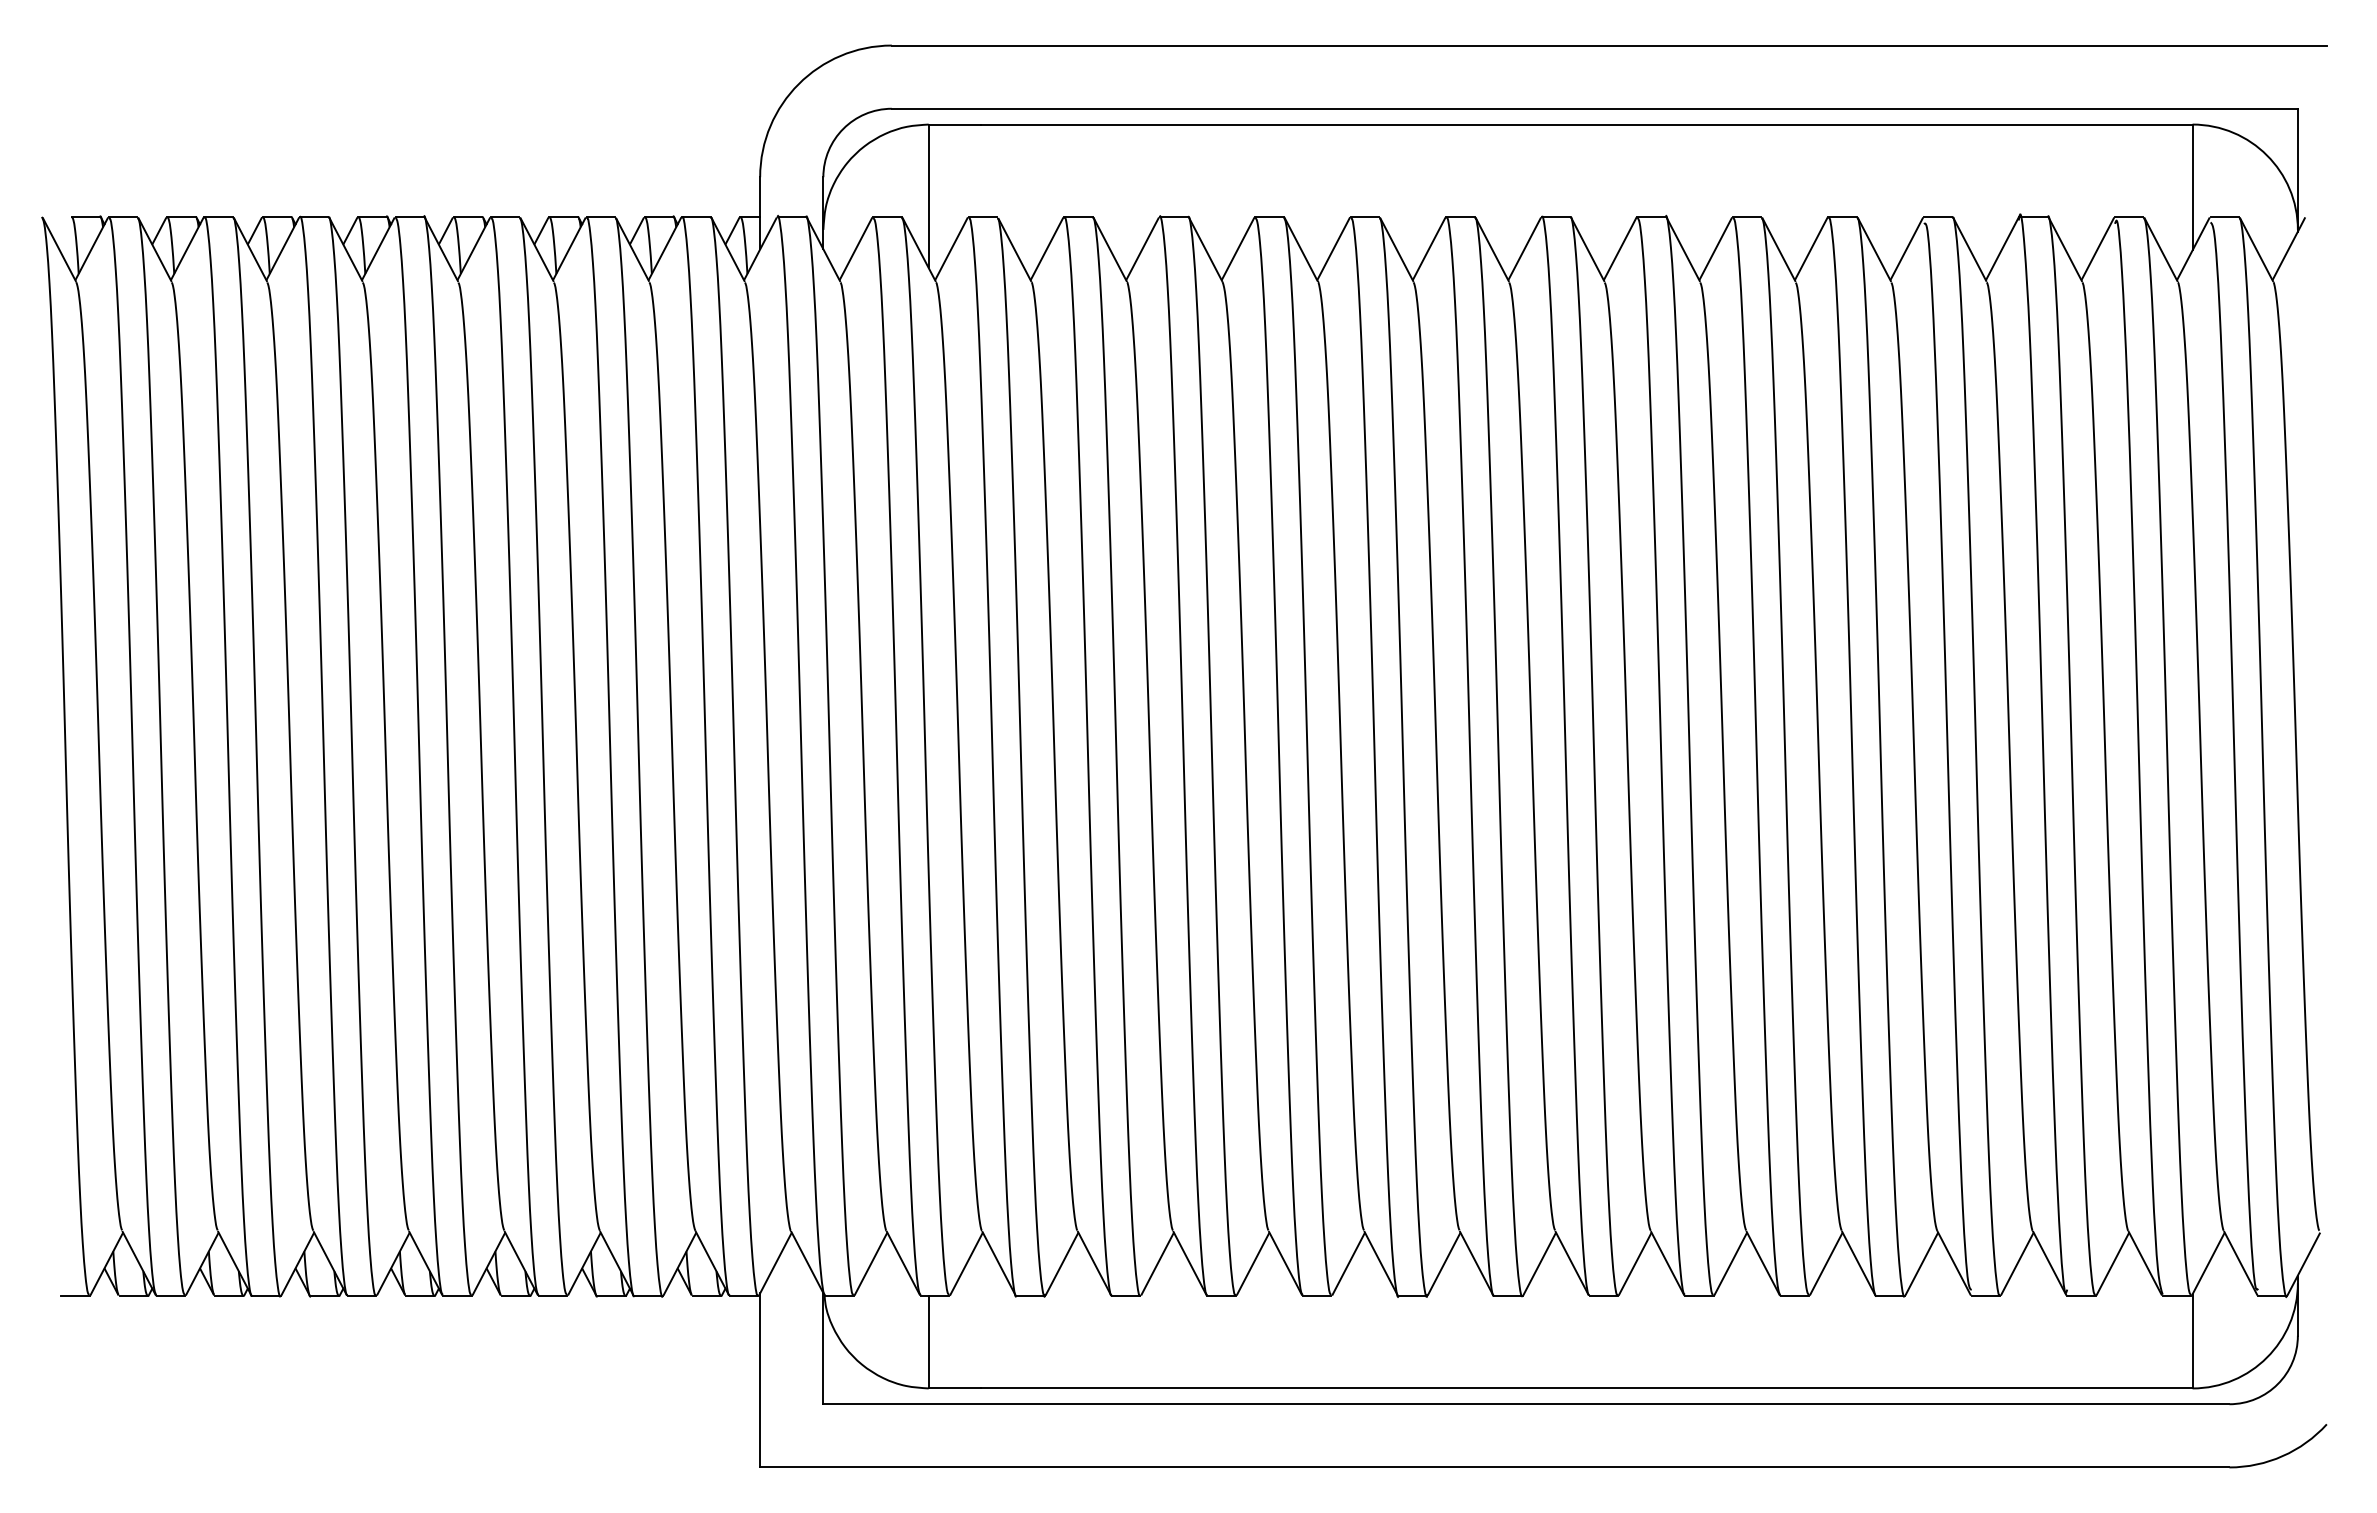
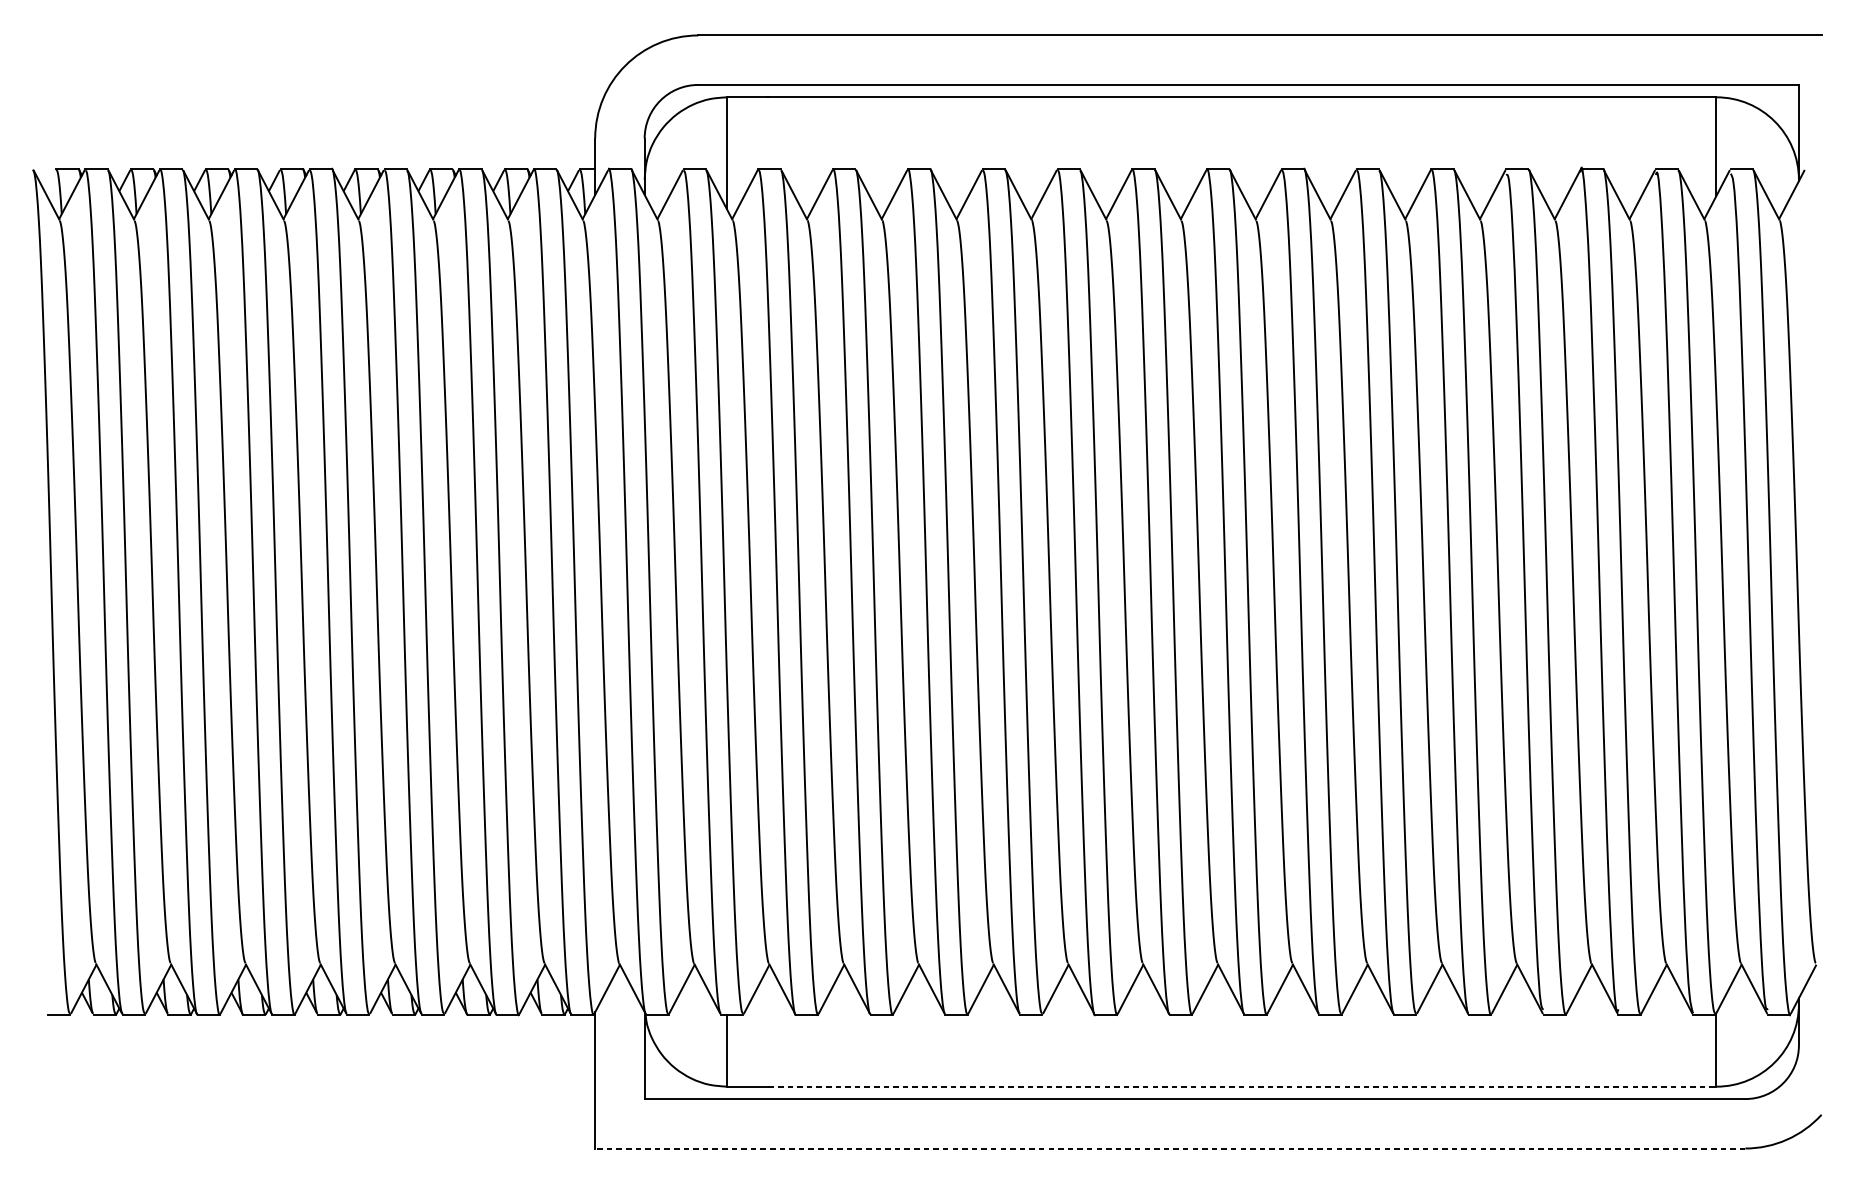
line: (1587, 1388) -> (1242, 1086), solid -> dashed
line: (1494, 1467) -> (1170, 1148), solid -> dashed

